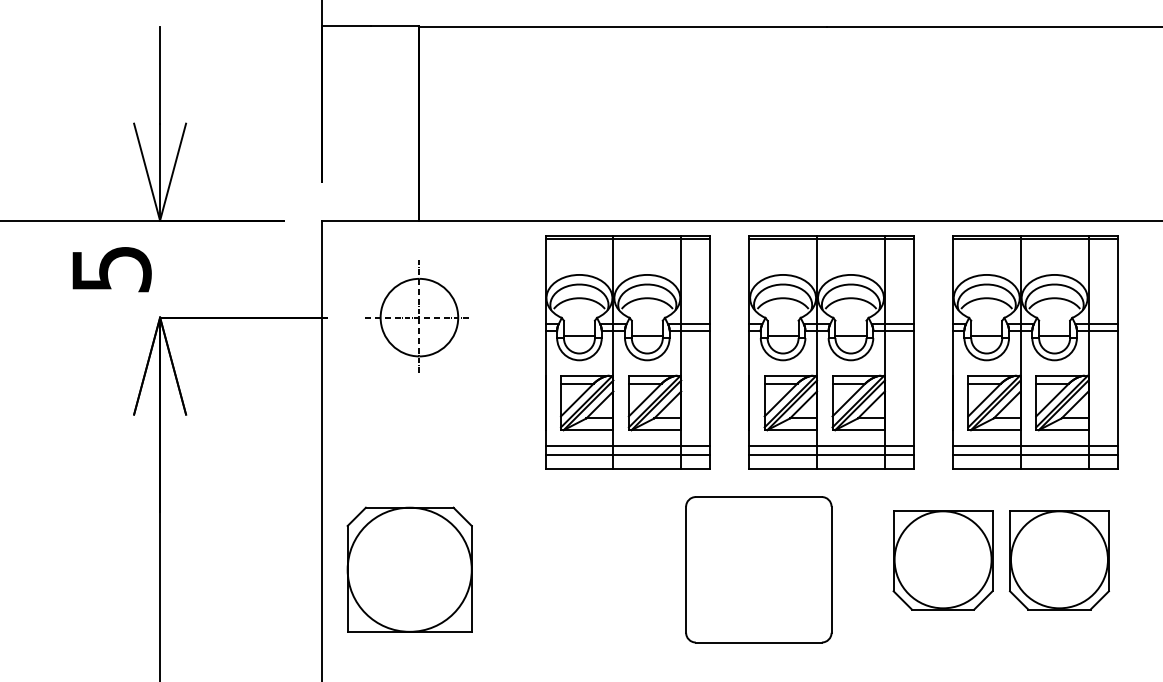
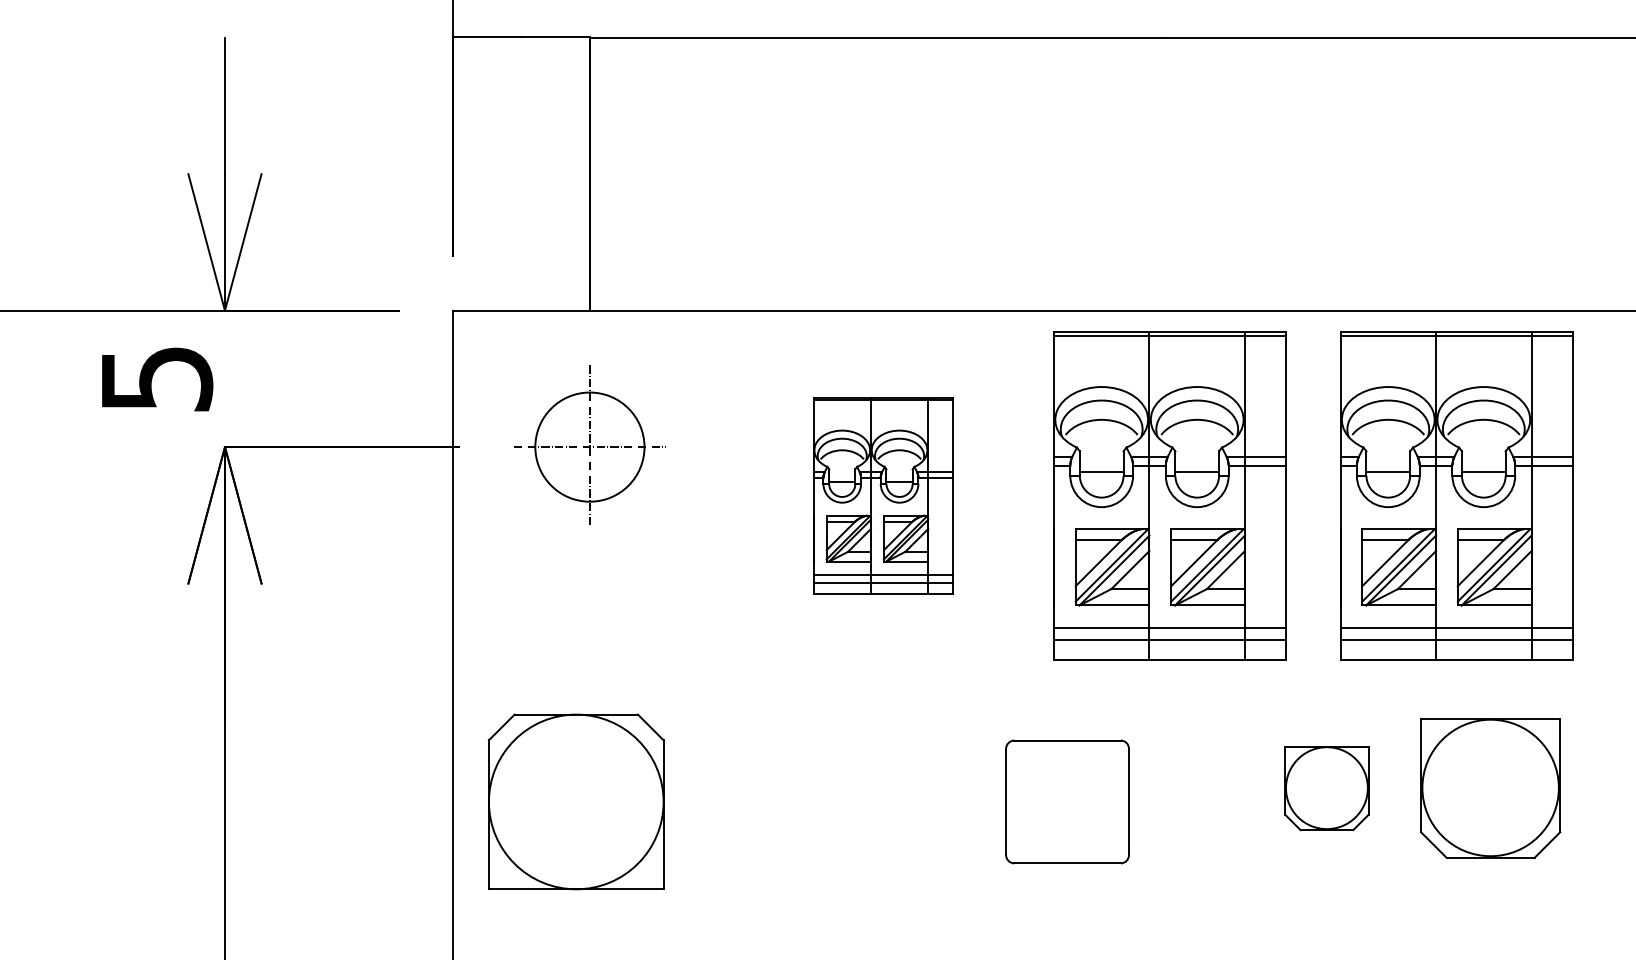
part: (627, 352) -> (882, 495), size x0.6
part: (942, 560) -> (1326, 788), size x0.6
part: (758, 569) -> (1067, 801), size x0.6

